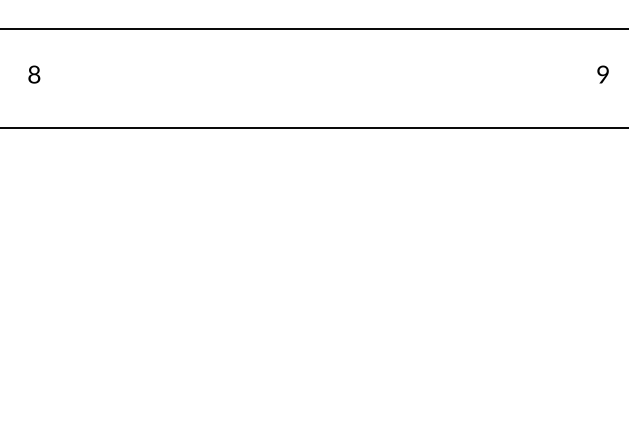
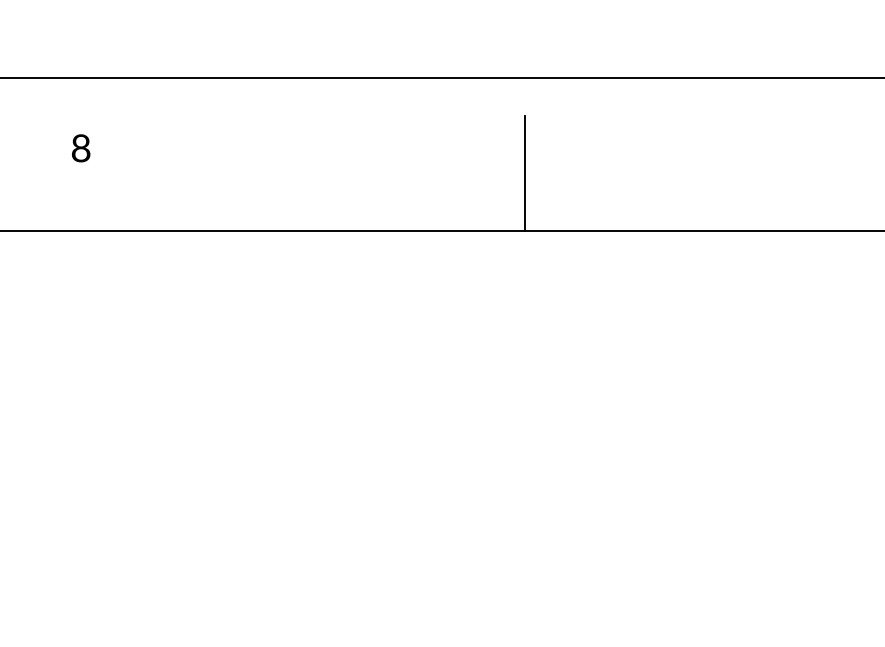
text: (34, 74) -> (81, 148), moved
line: (303, 90) -> (525, 173), added

